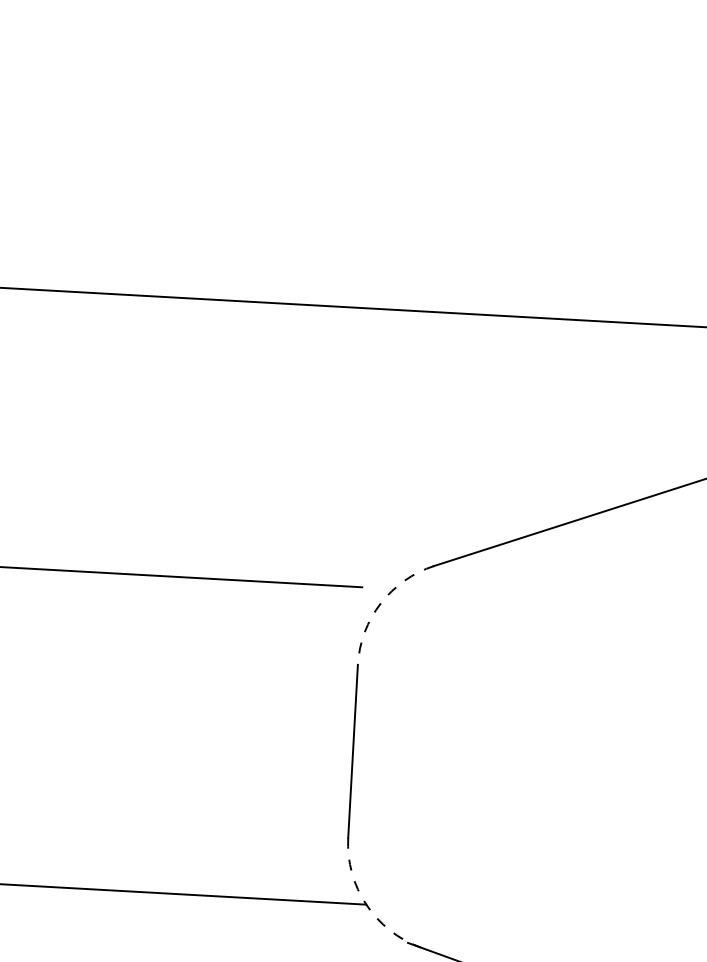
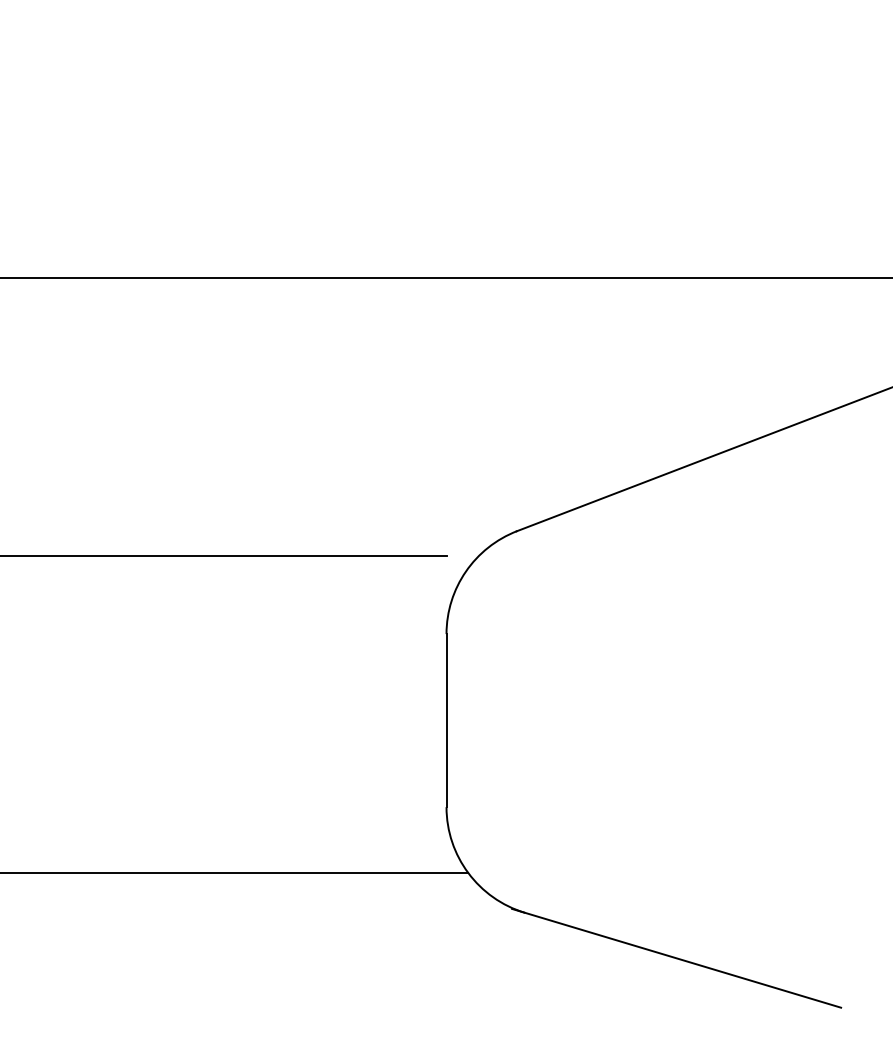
arc: (380, 603) -> (465, 571), dashed -> solid
arc: (366, 905) -> (468, 873), dashed -> solid

